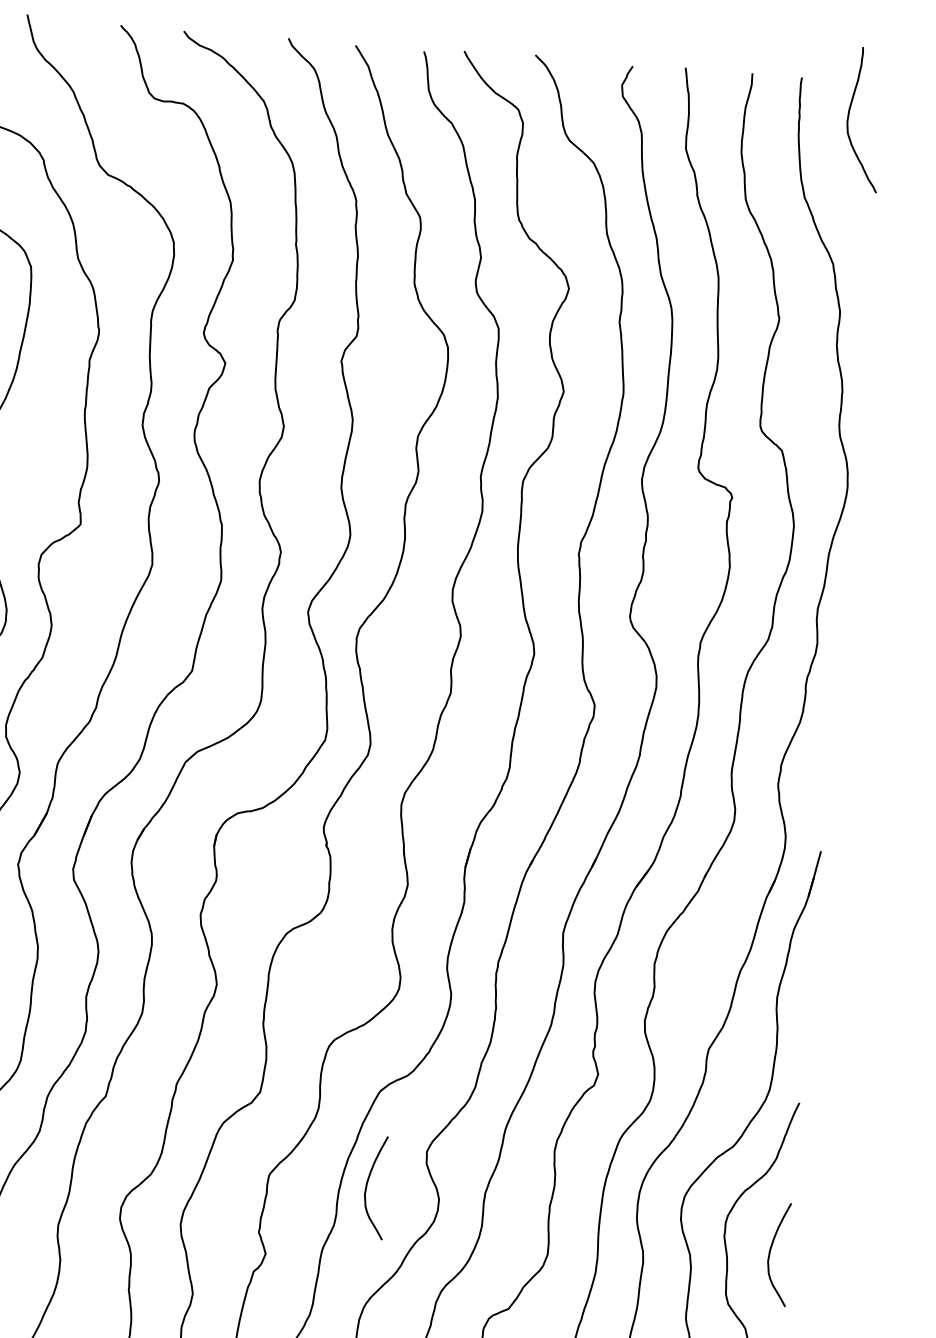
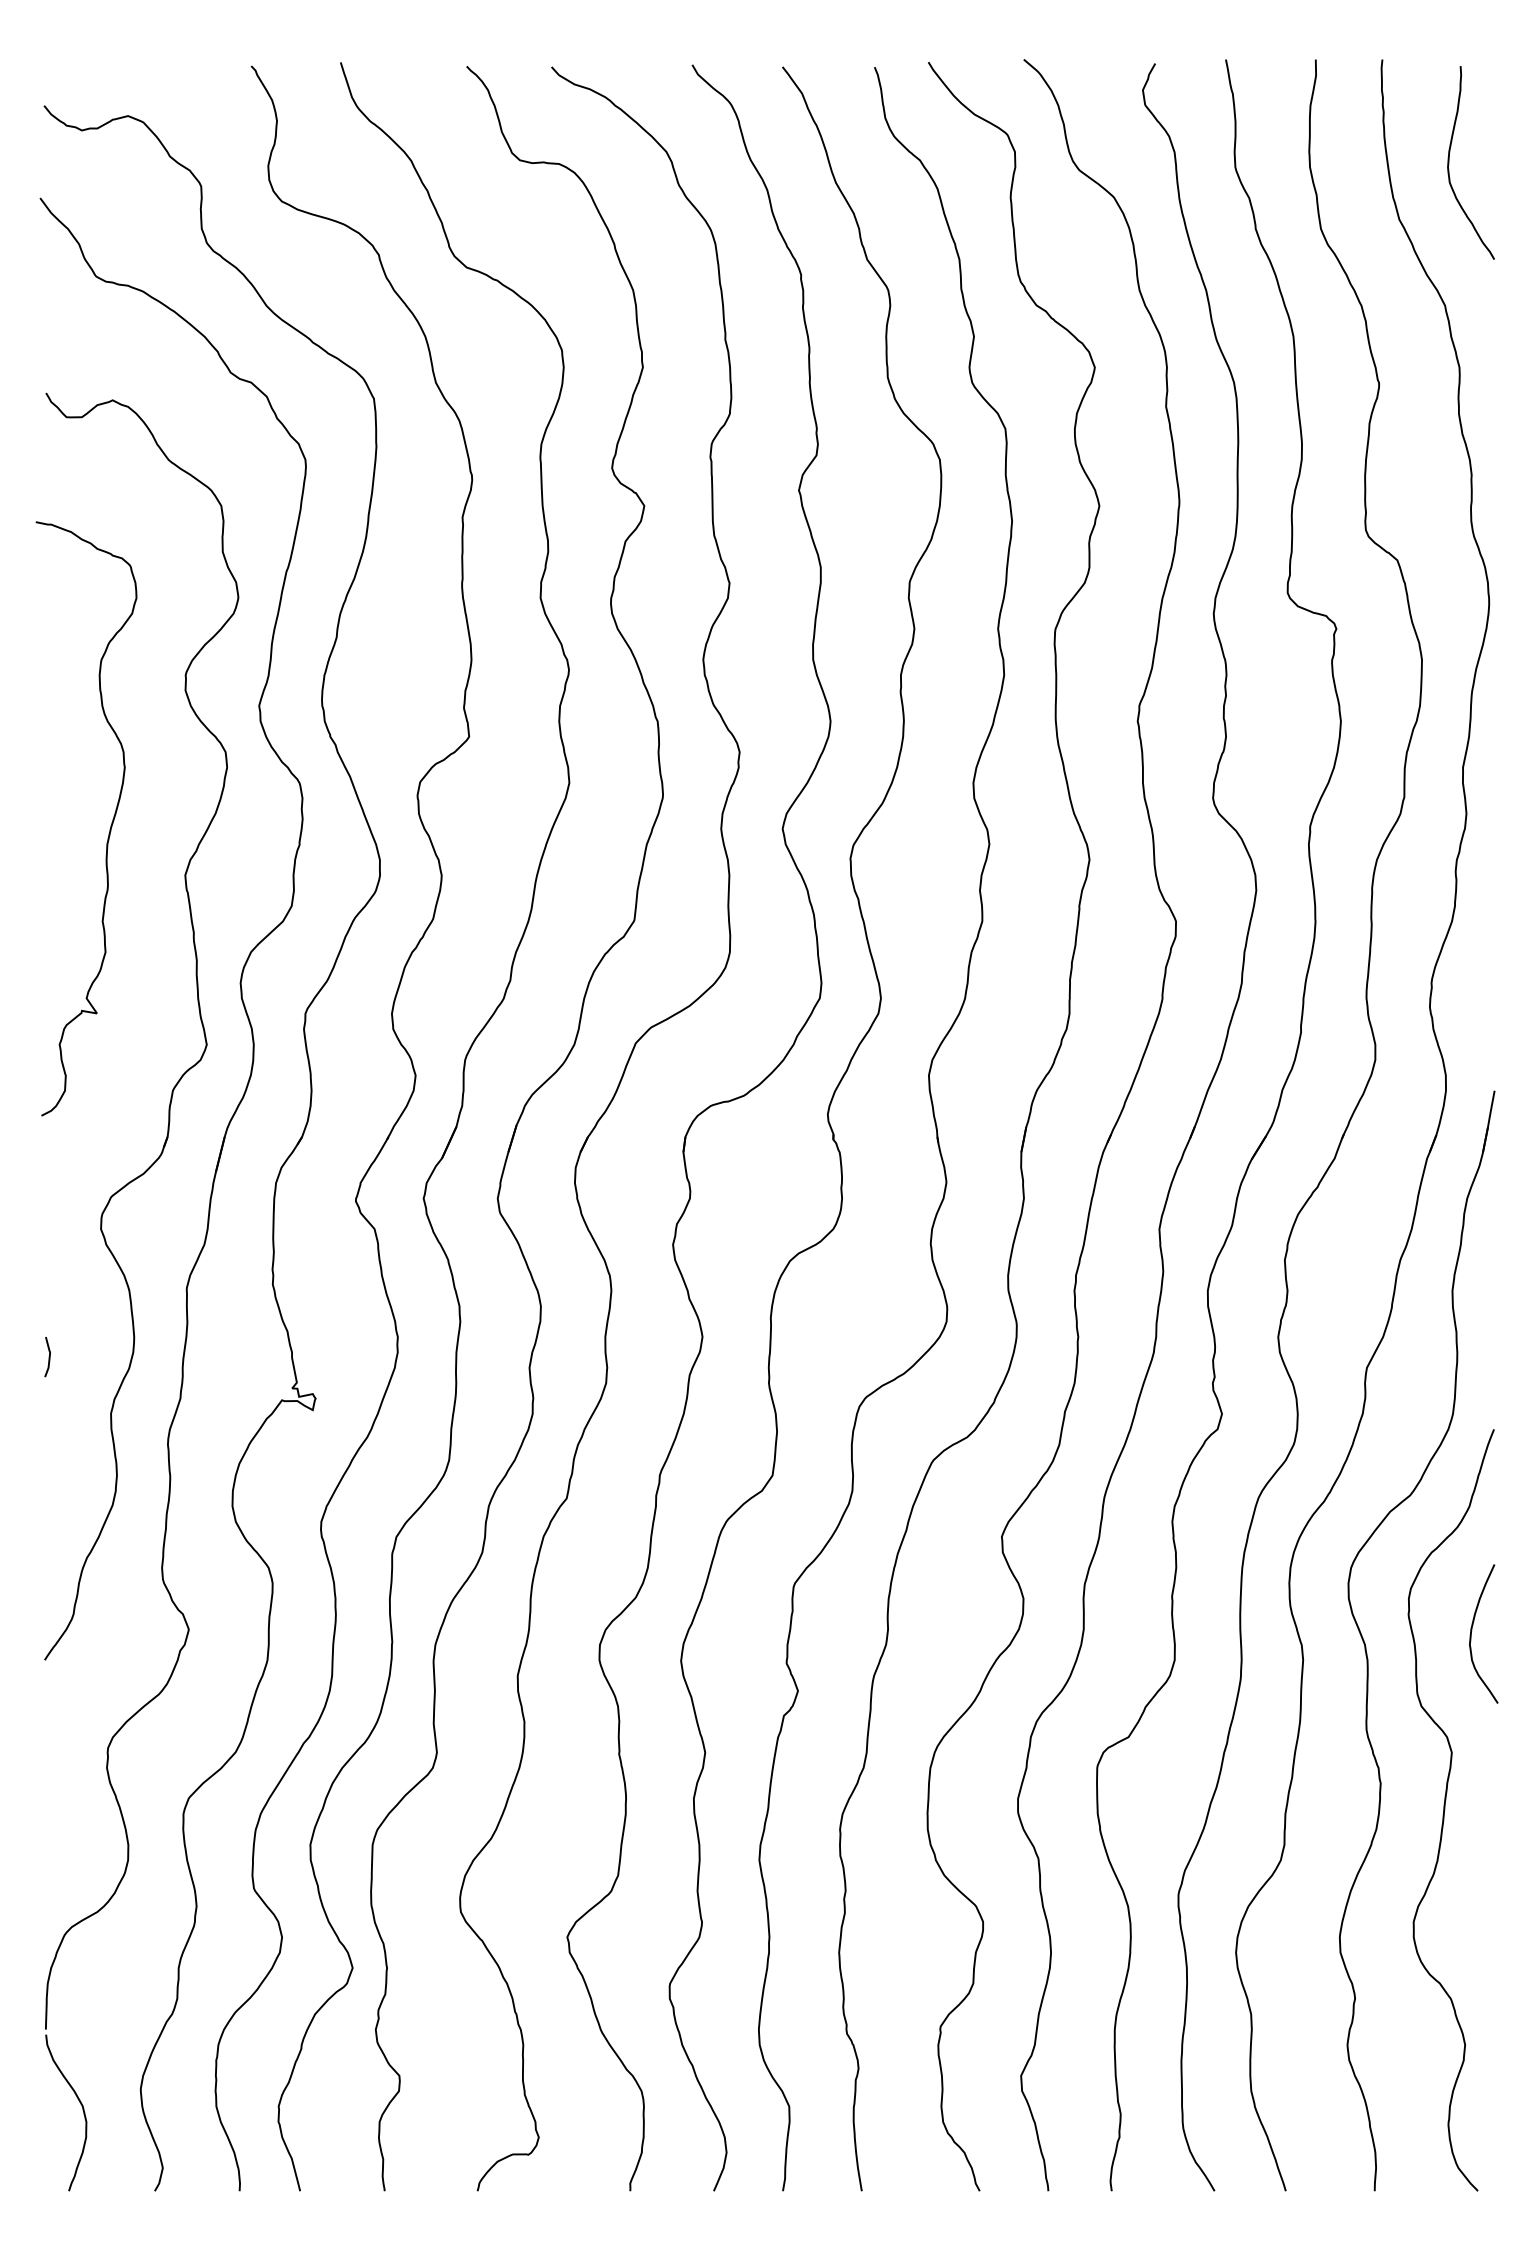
curve: (848, 118) -> (1449, 162), moved
curve: (367, 1184) -> (926, 1586), removed

